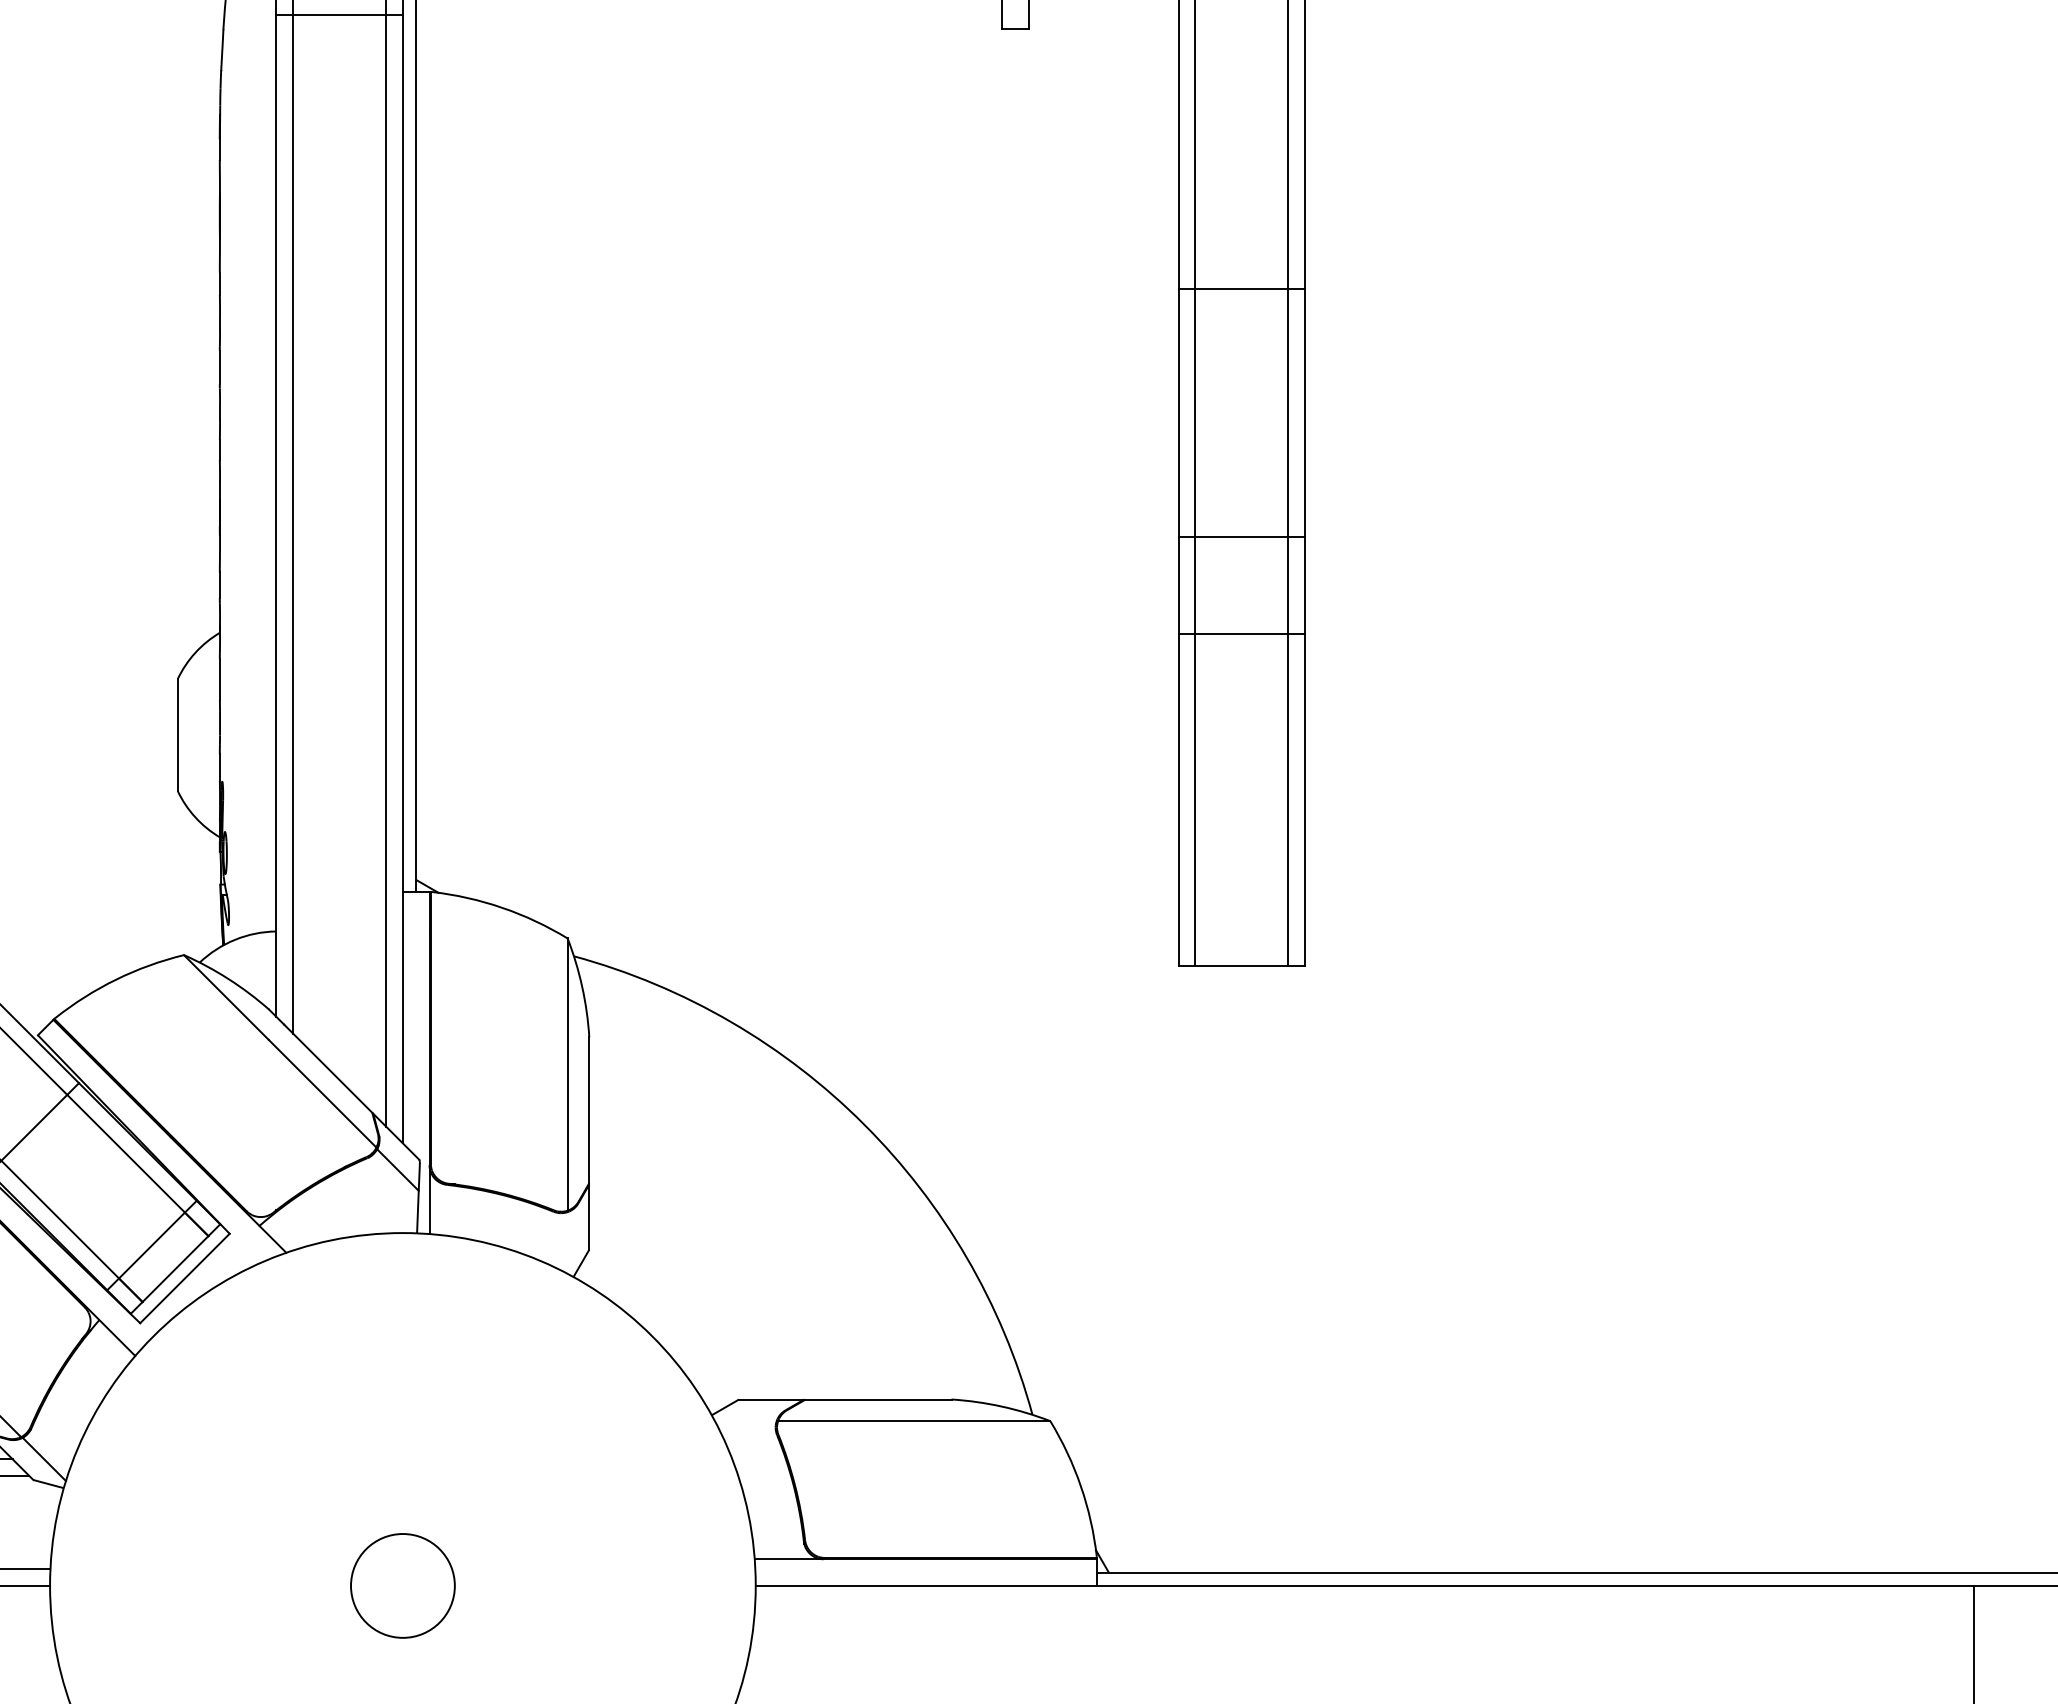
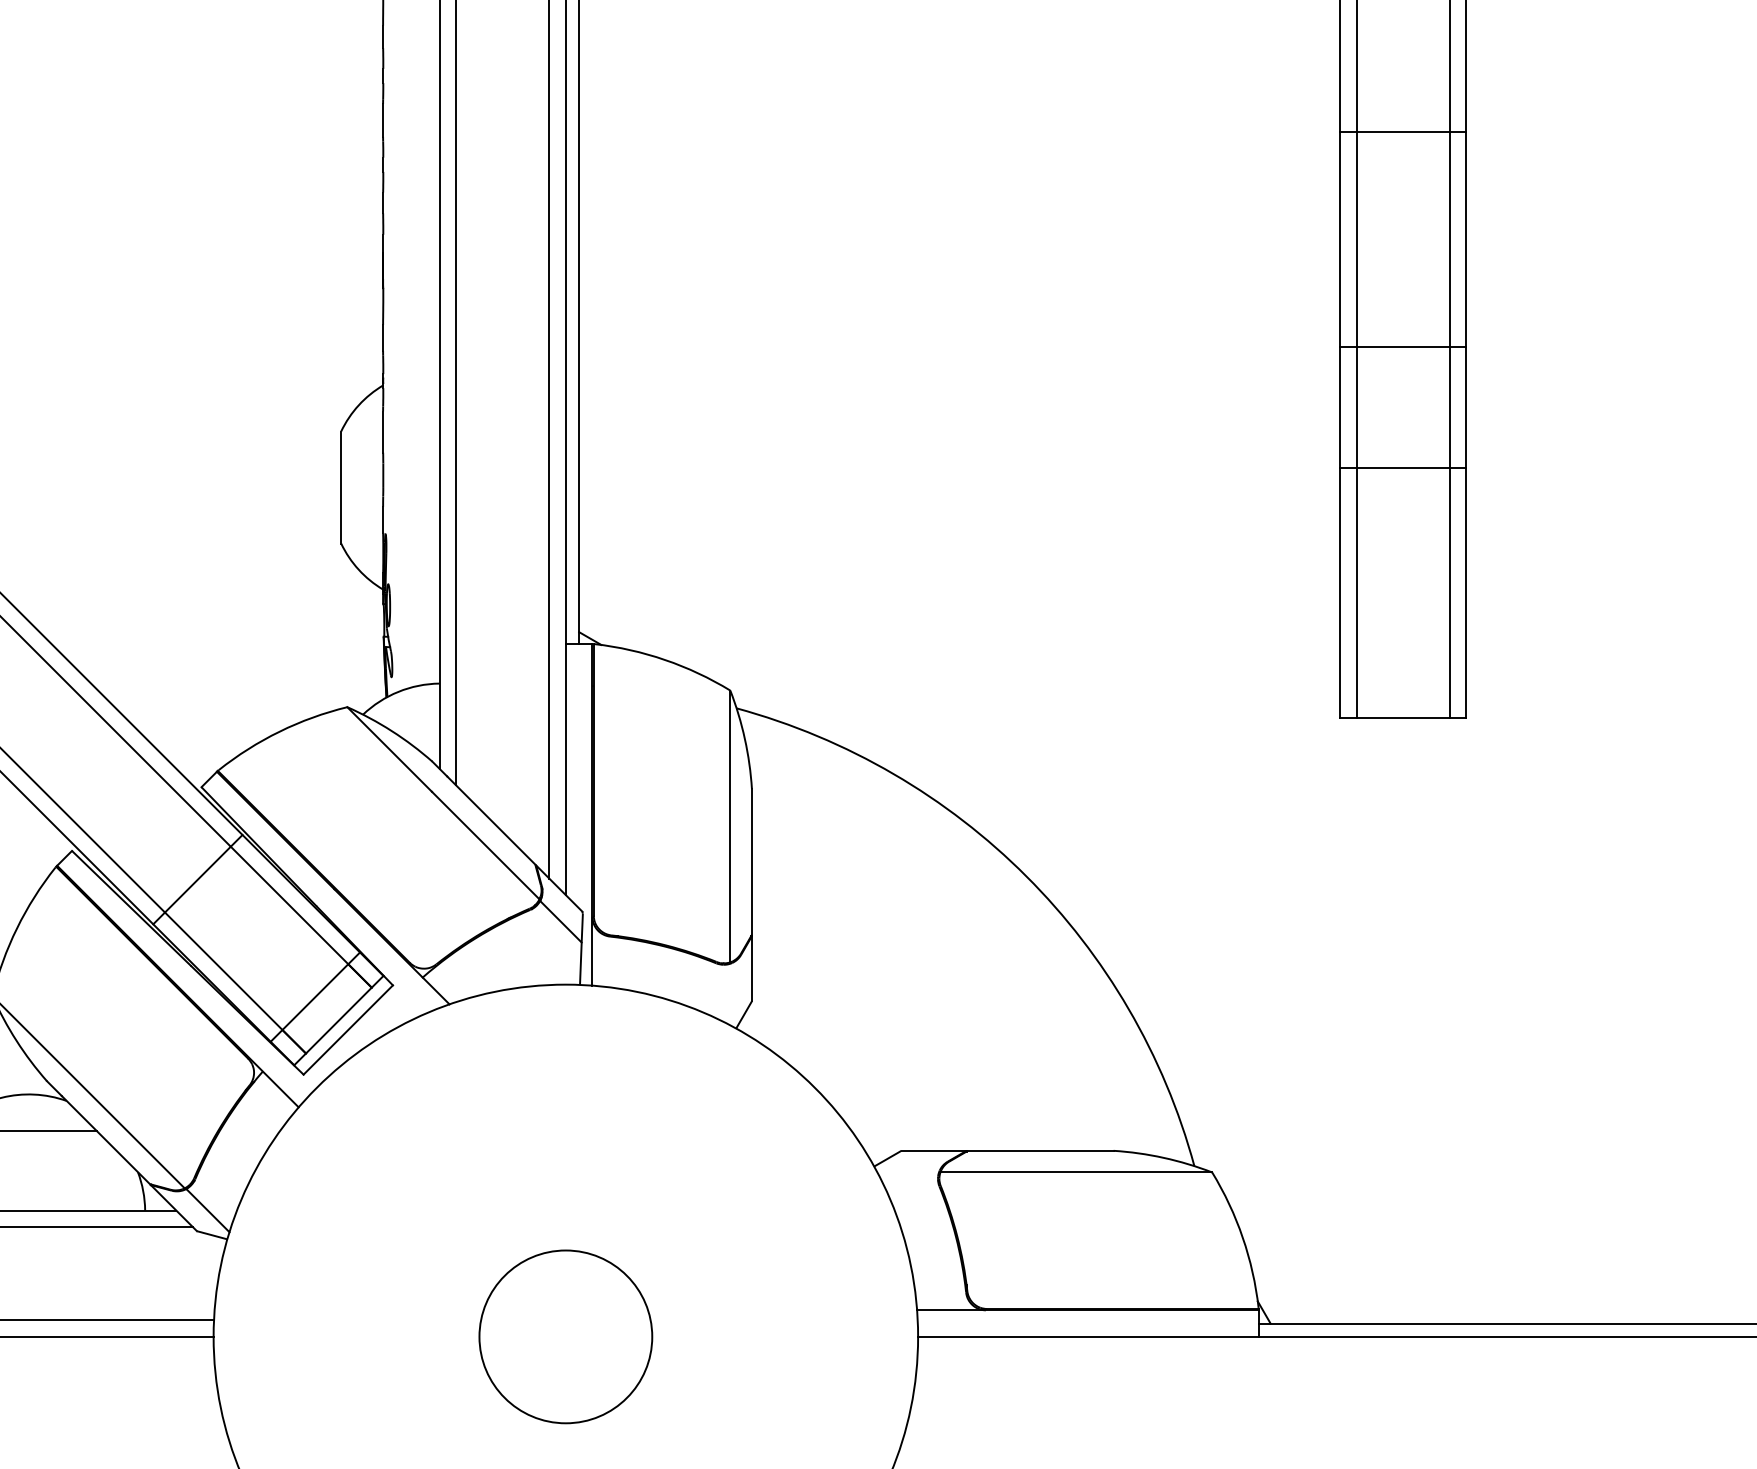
line: (1241, 288) -> (1403, 131), moved
line: (1241, 537) -> (1403, 347), moved
line: (1241, 634) -> (1403, 467), moved
circle: (402, 1585) -> (565, 1336), size x1.67

